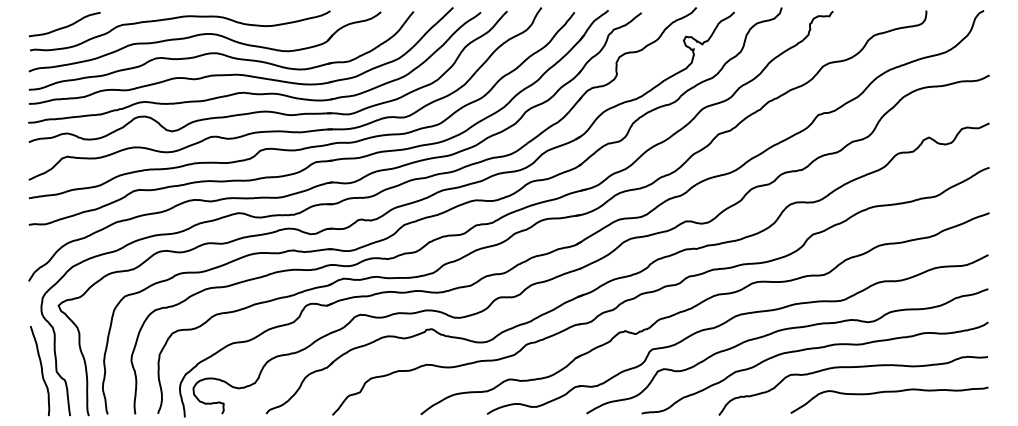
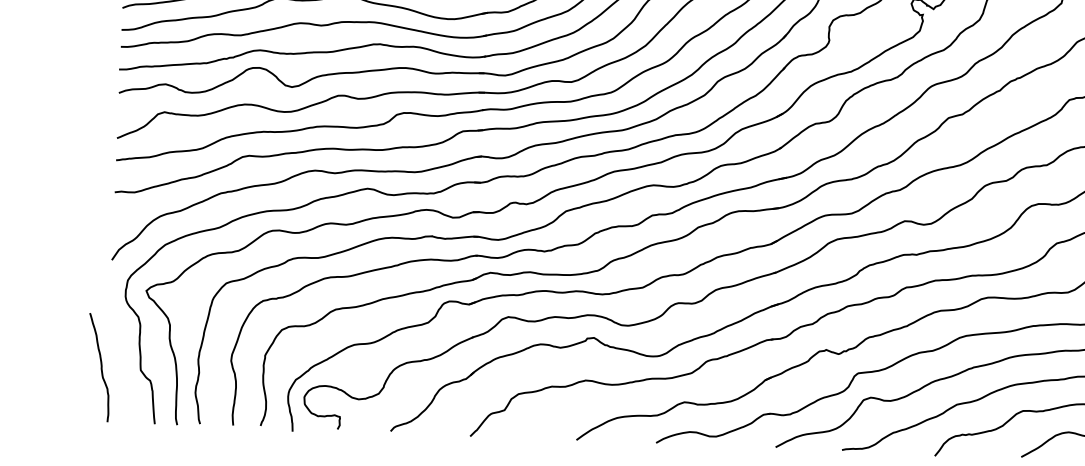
curve: (41, 370) -> (100, 367), moved

